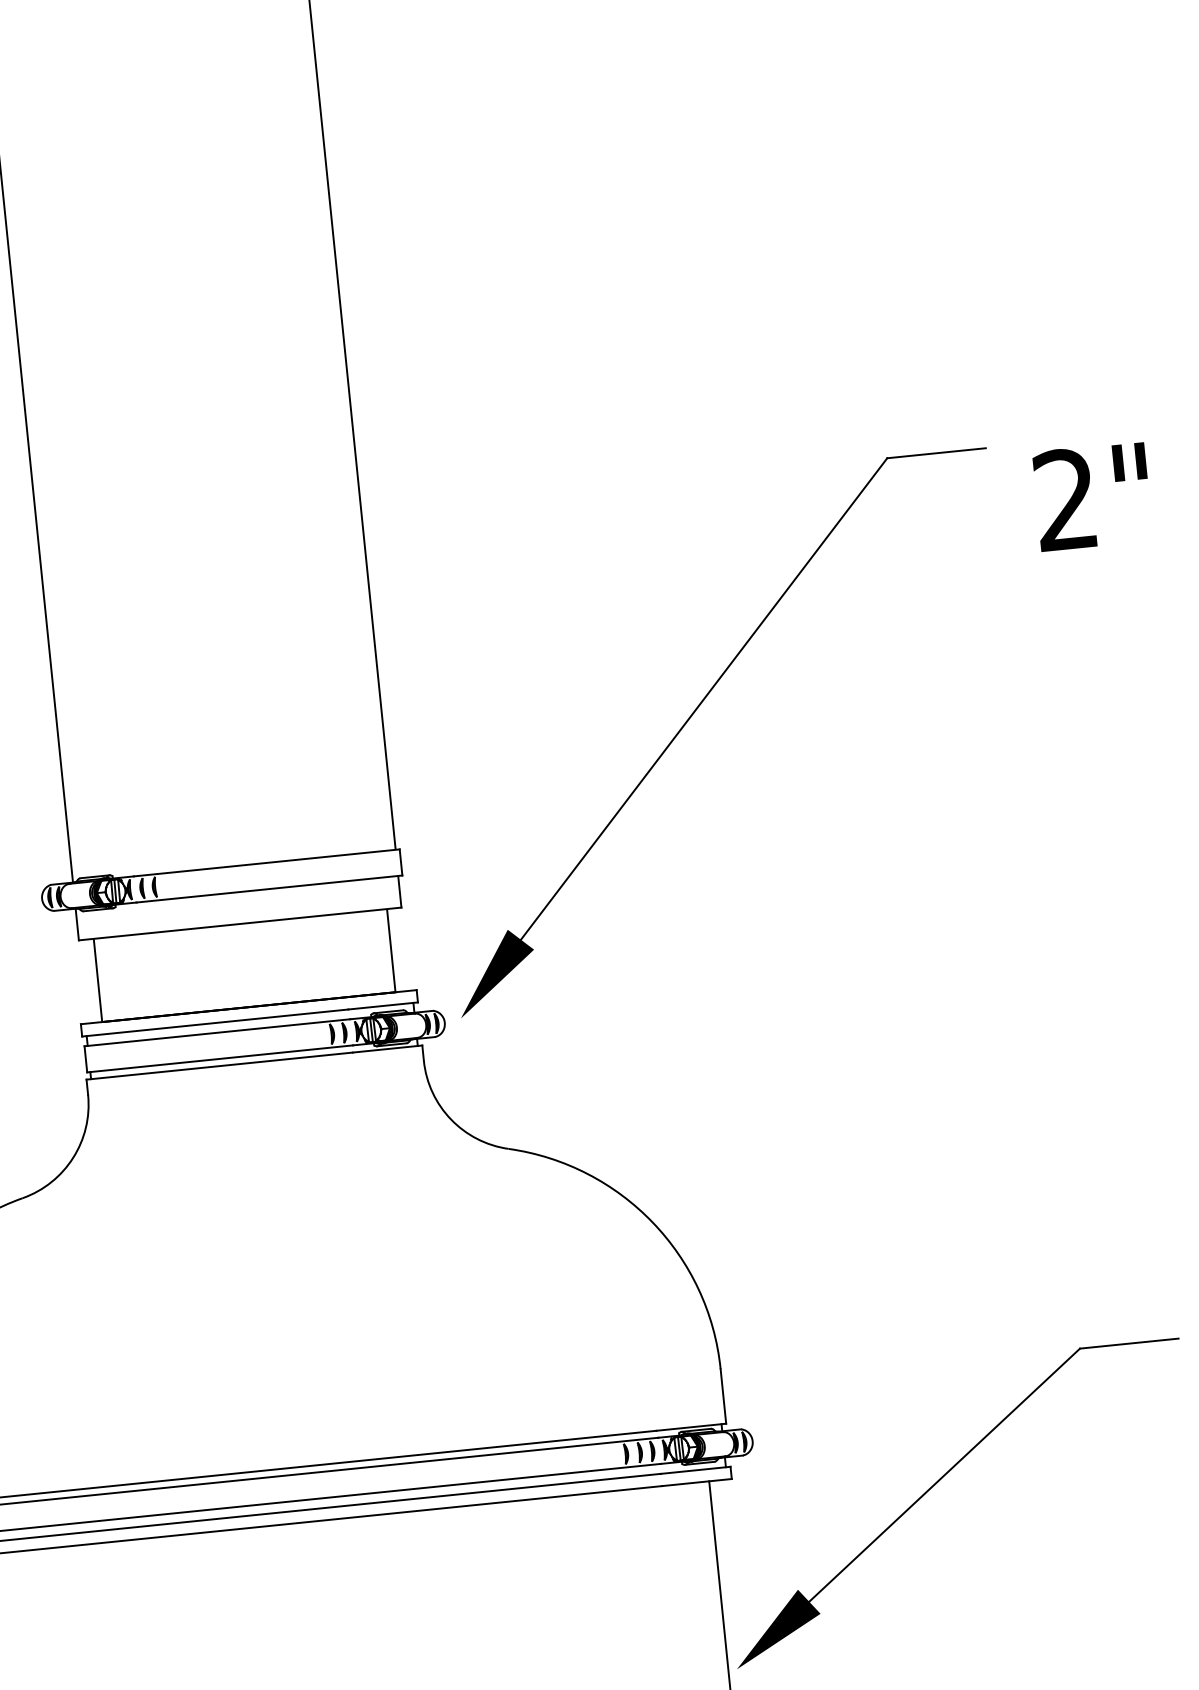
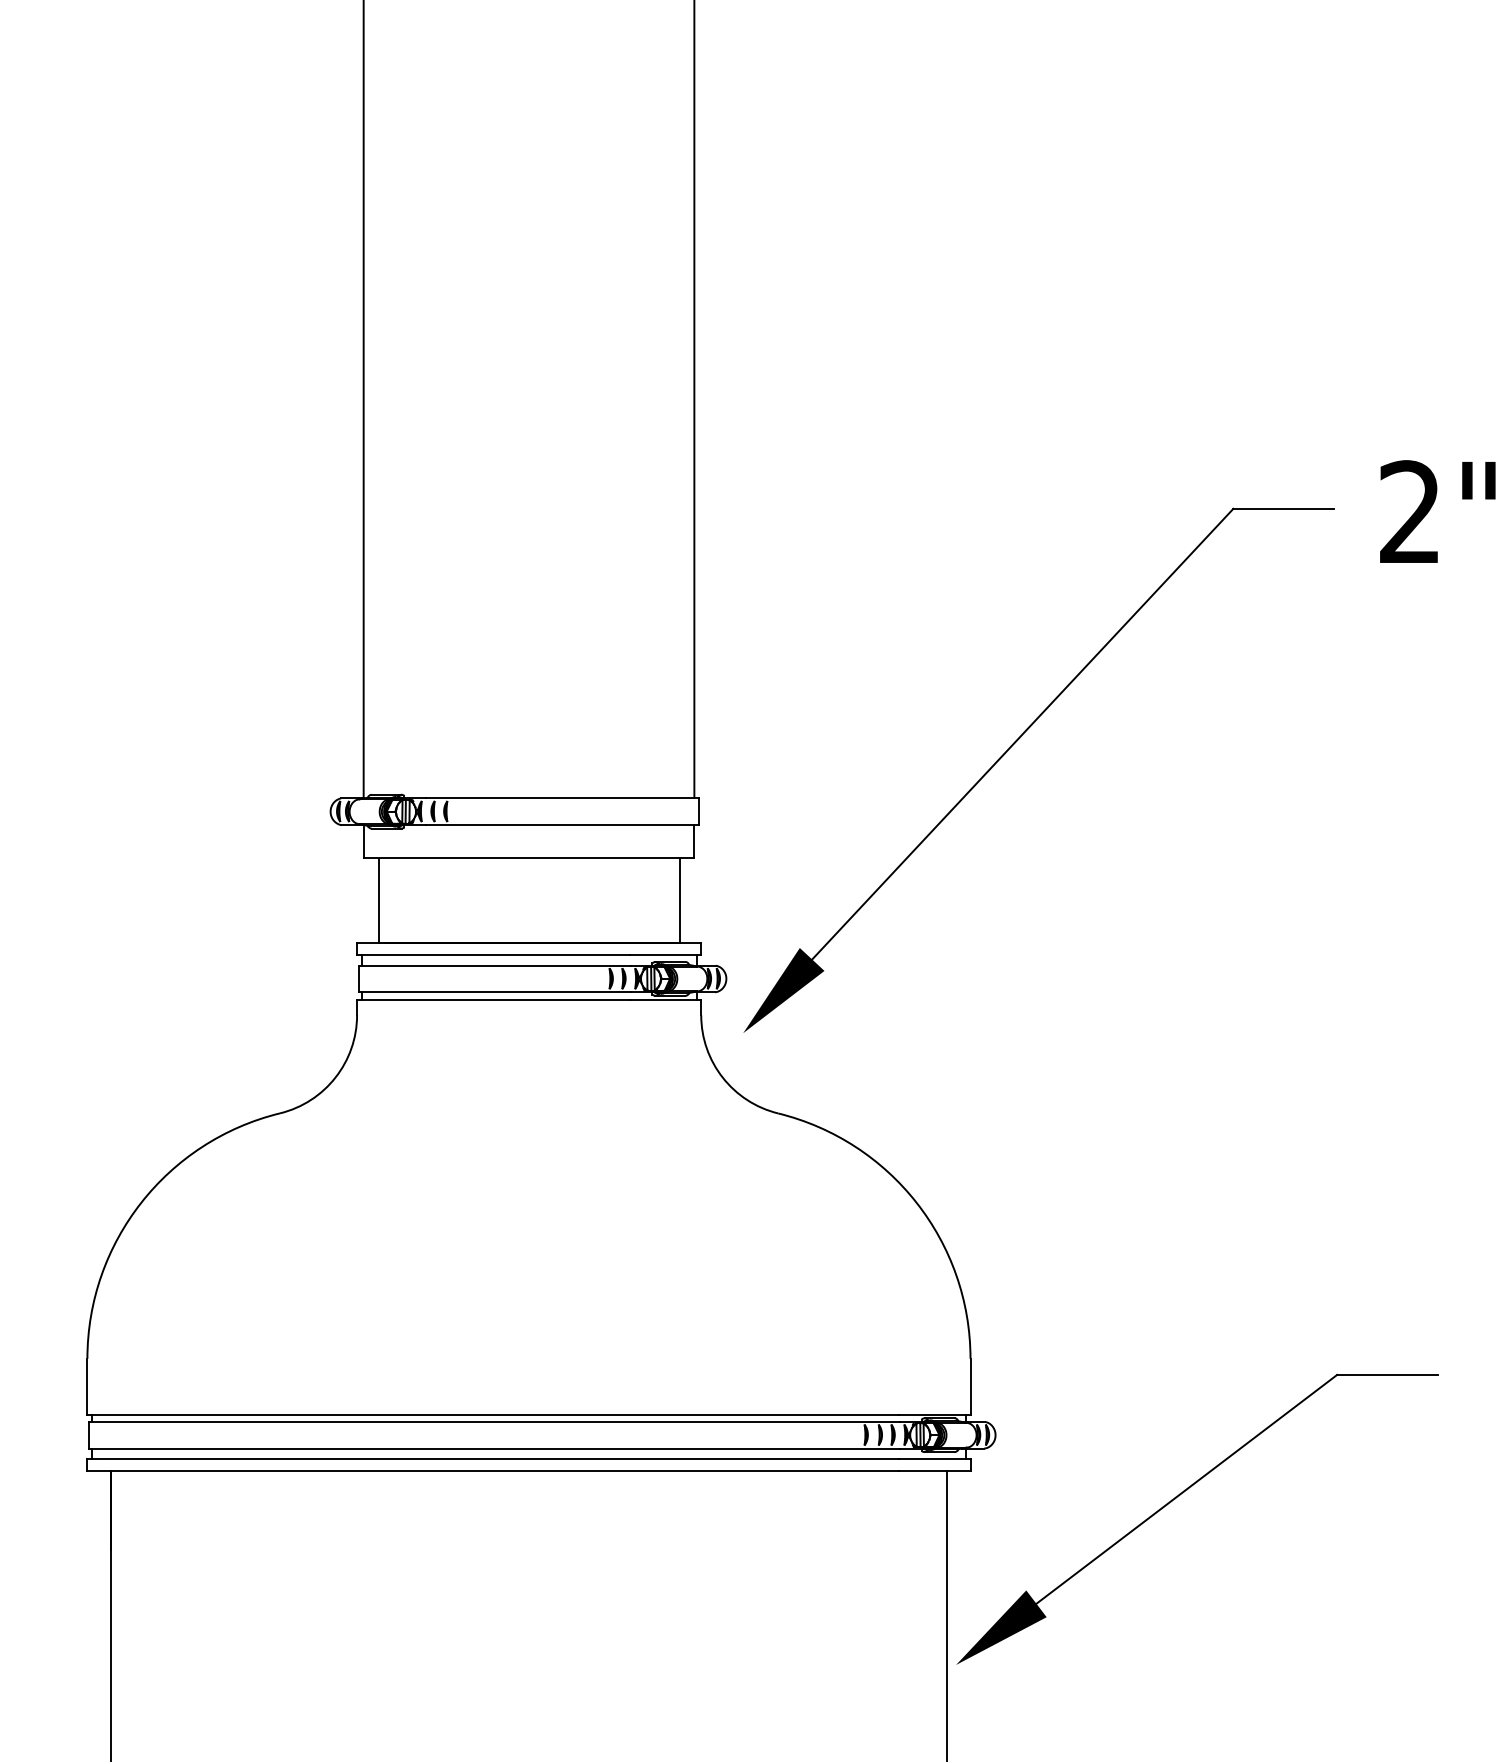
part: (697, 709) -> (1014, 744), moved

